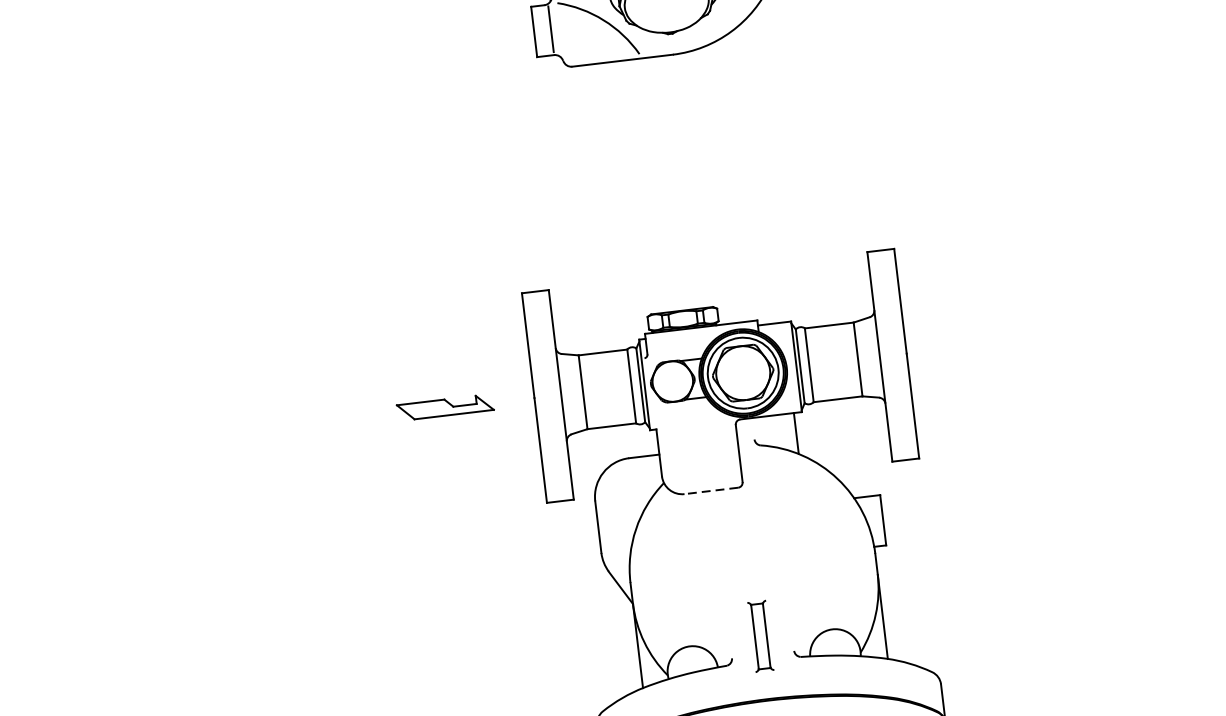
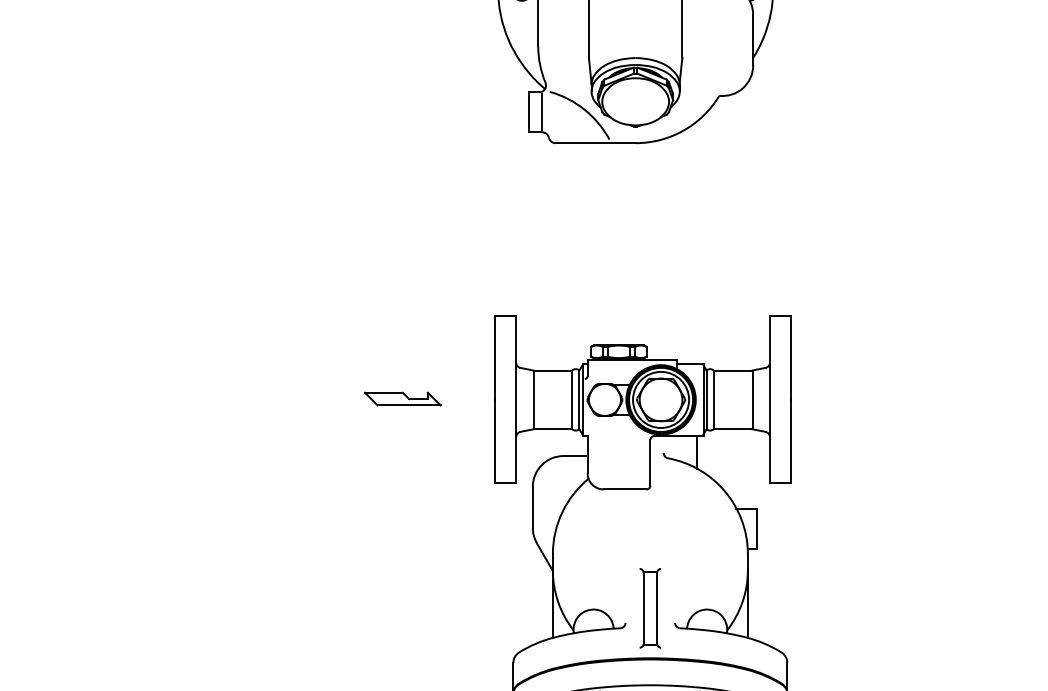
part: (444, 406) -> (402, 398), moved
line: (710, 491) -> (624, 489), dashed -> solid
part: (759, 636) -> (649, 608), size x1.43

